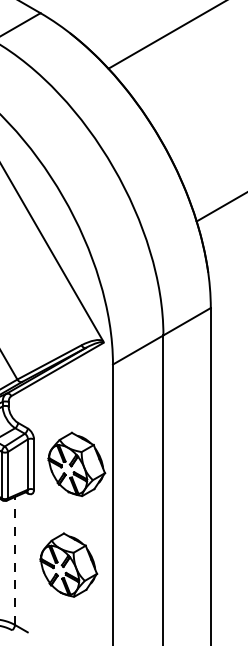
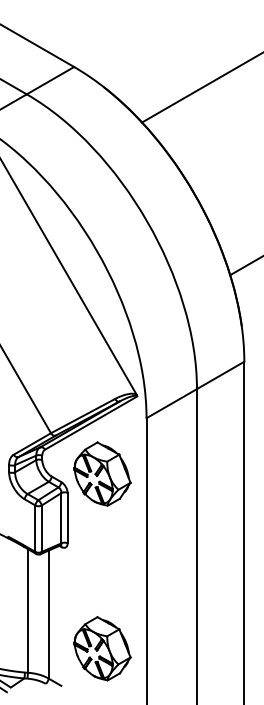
part: (76, 463) -> (102, 473), moved
line: (14, 560) -> (48, 614), dashed -> solid
part: (68, 564) -> (102, 648), moved

